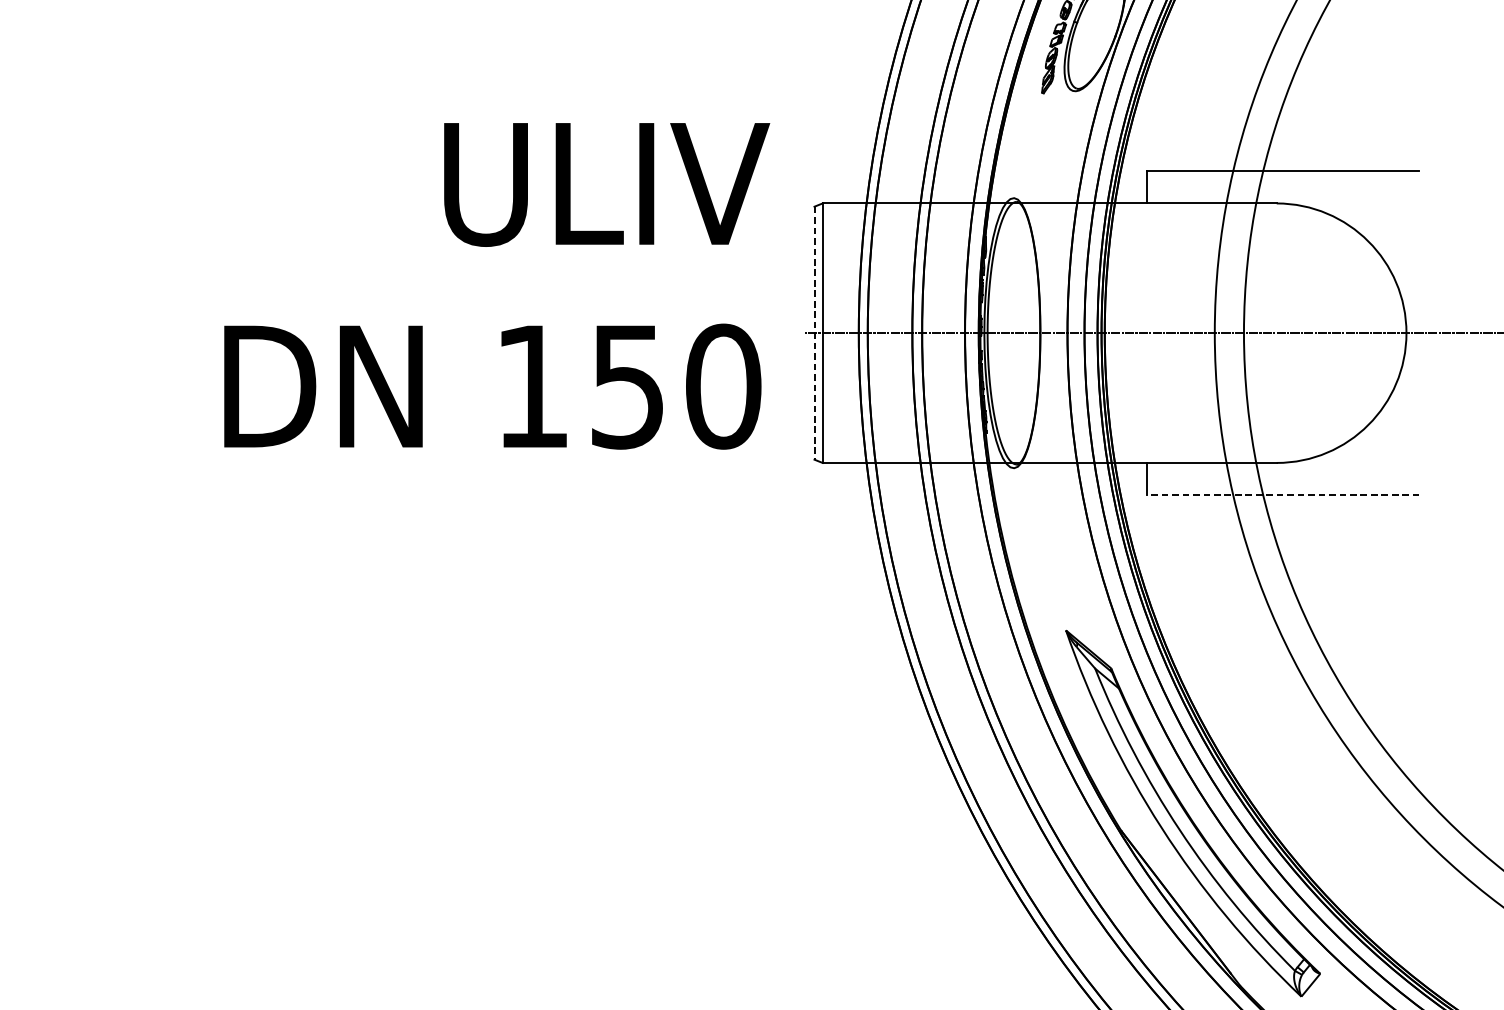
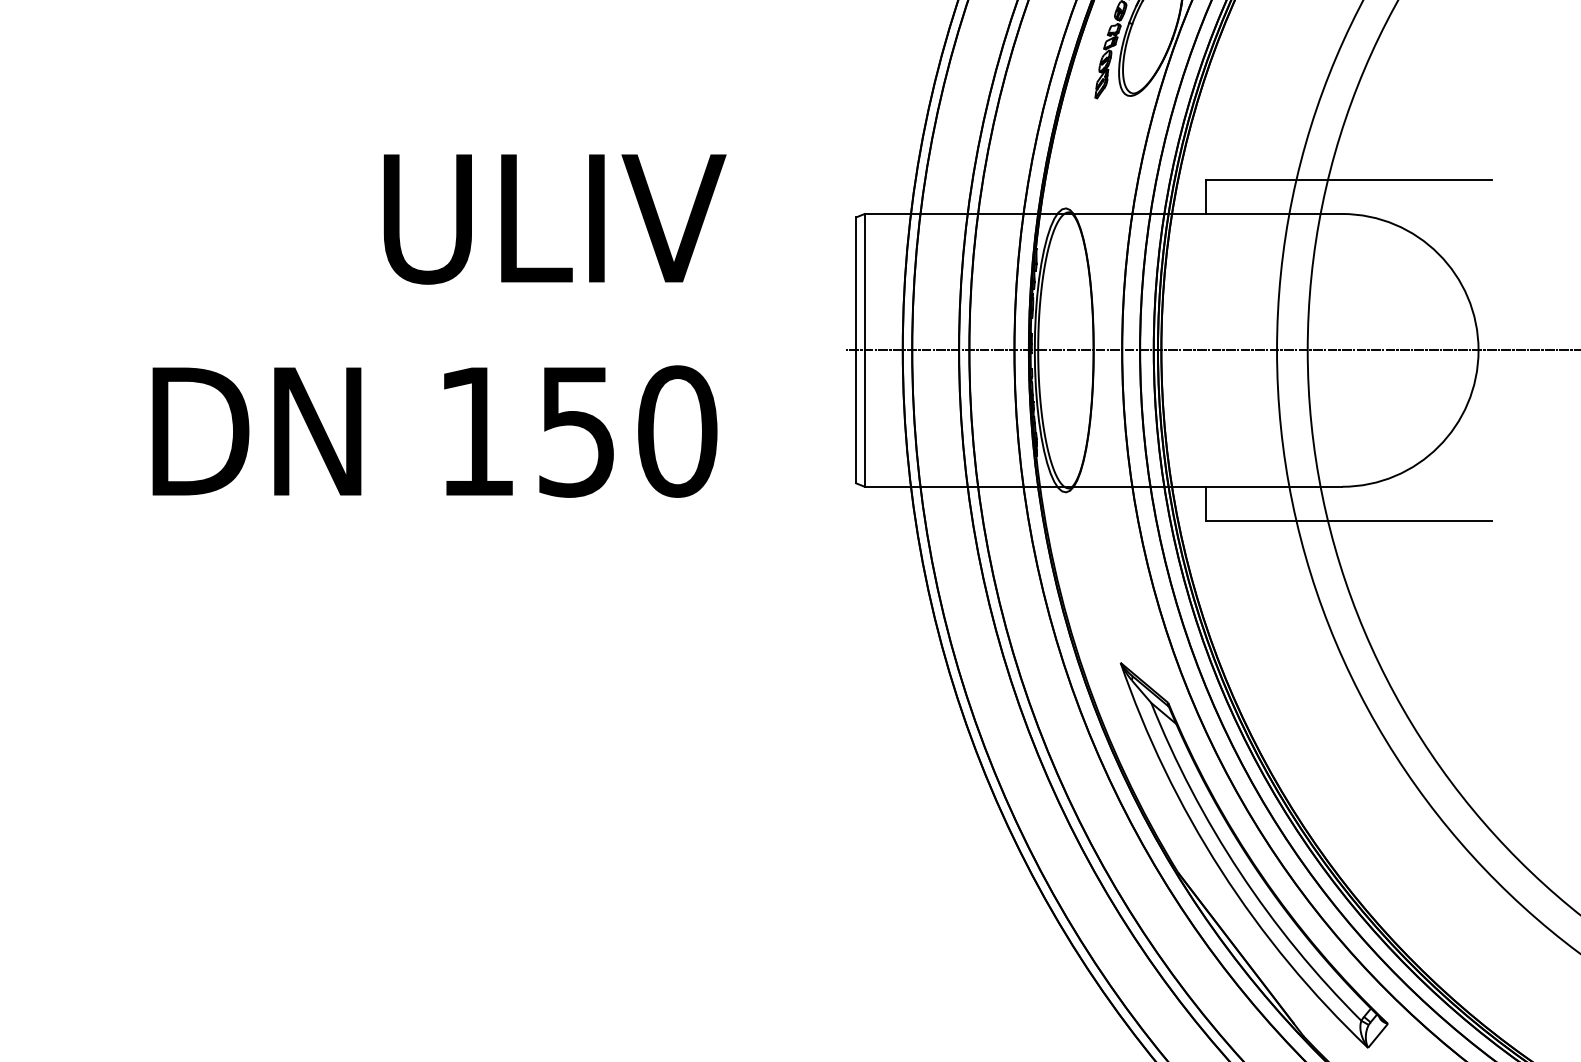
text: (497, 285) -> (439, 325), moved
line: (814, 333) -> (856, 350), dashed -> solid
line: (1282, 495) -> (1348, 520), dashed -> solid

